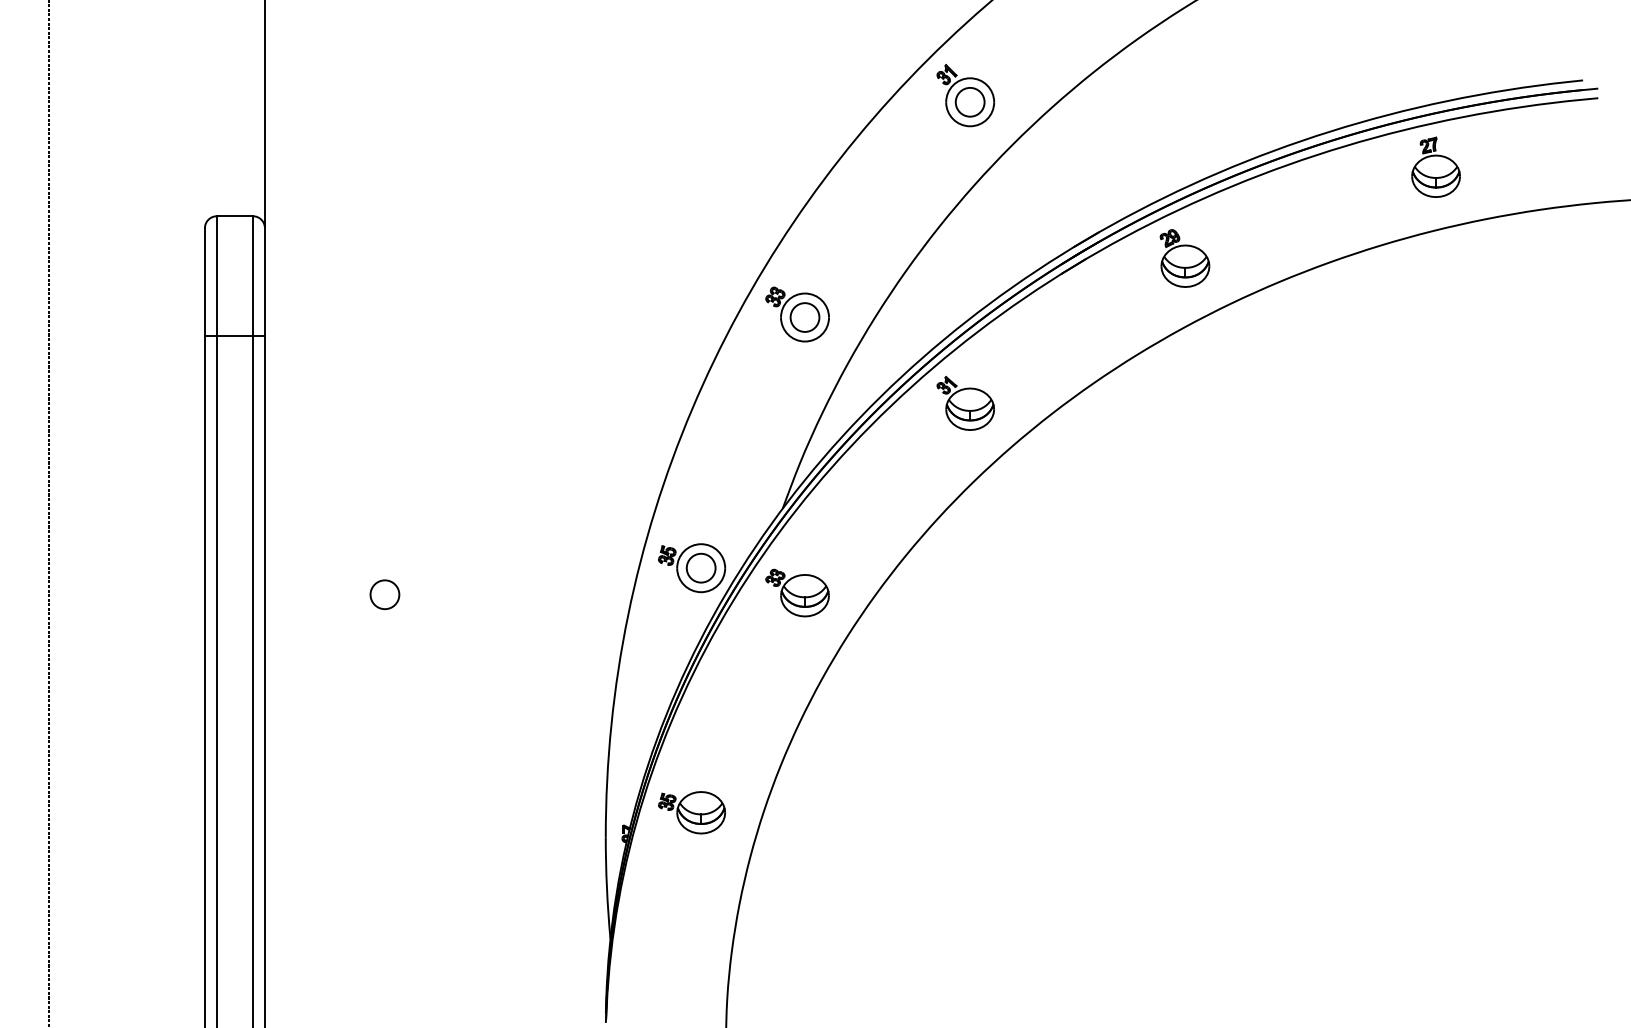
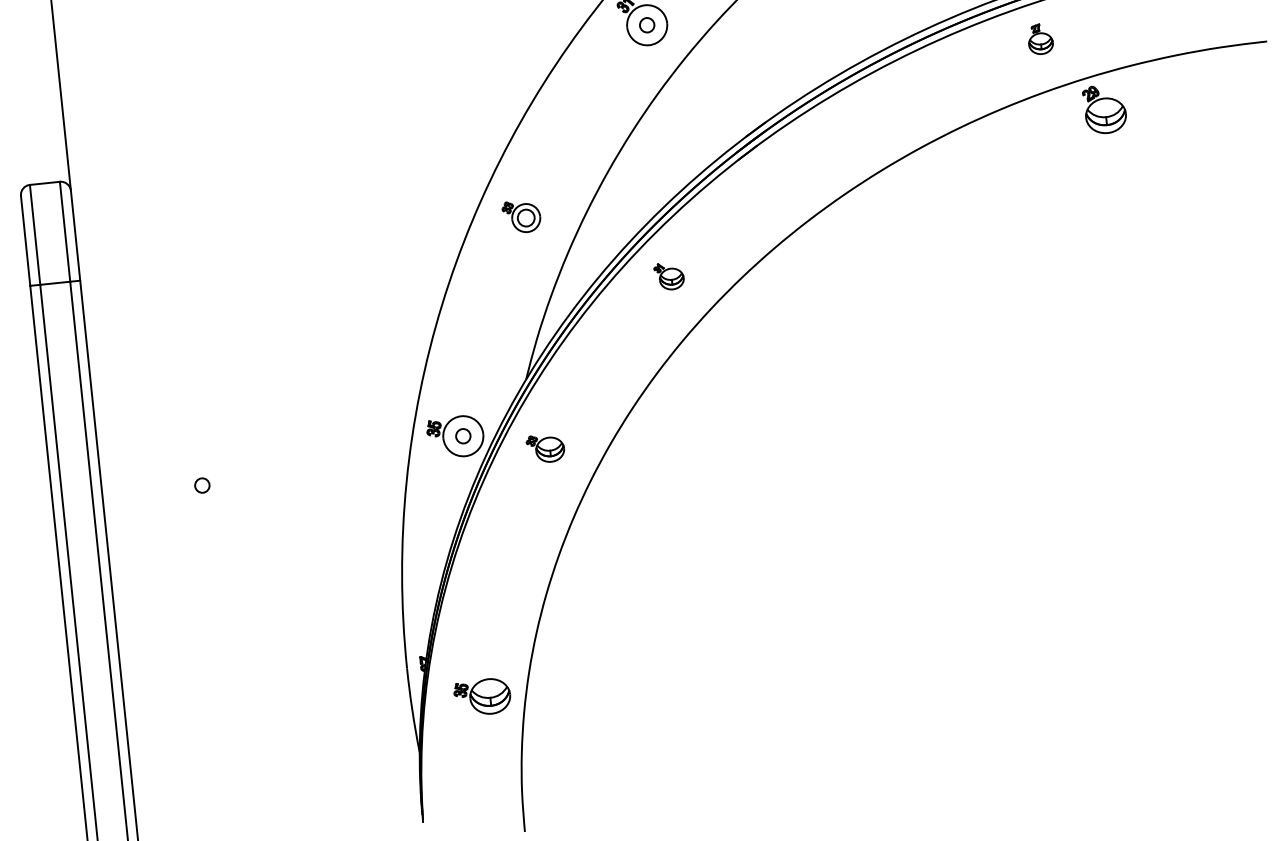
circle: (969, 101) -> (646, 24), size x0.6
part: (1435, 166) -> (1040, 38), size x0.6
part: (1184, 258) -> (1104, 109), moved
part: (797, 314) -> (521, 216), size x0.7
part: (965, 403) -> (669, 276), size x0.6
circle: (700, 567) -> (462, 435), size x0.6
part: (797, 592) -> (545, 448), size x0.7
circle: (384, 594) -> (201, 485), size x0.6
part: (691, 812) -> (482, 697), moved

